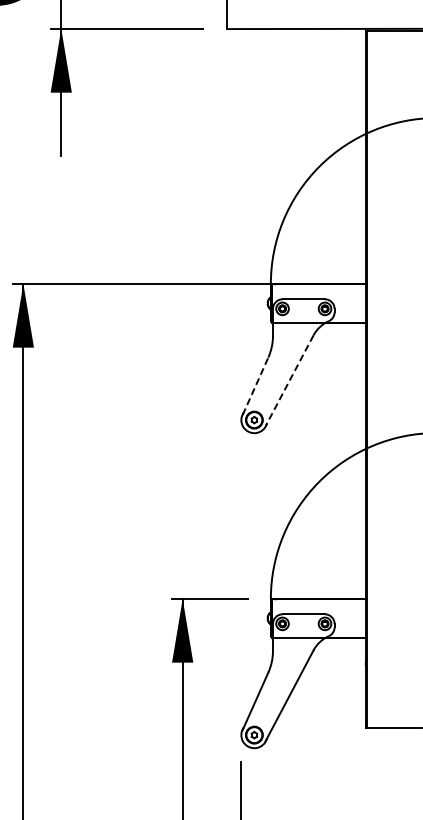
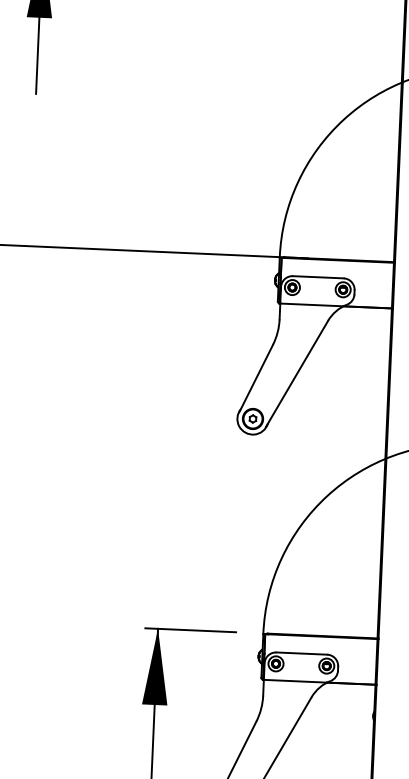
line: (289, 381) -> (296, 374), dashed -> solid
line: (255, 385) -> (256, 377), dashed -> solid

